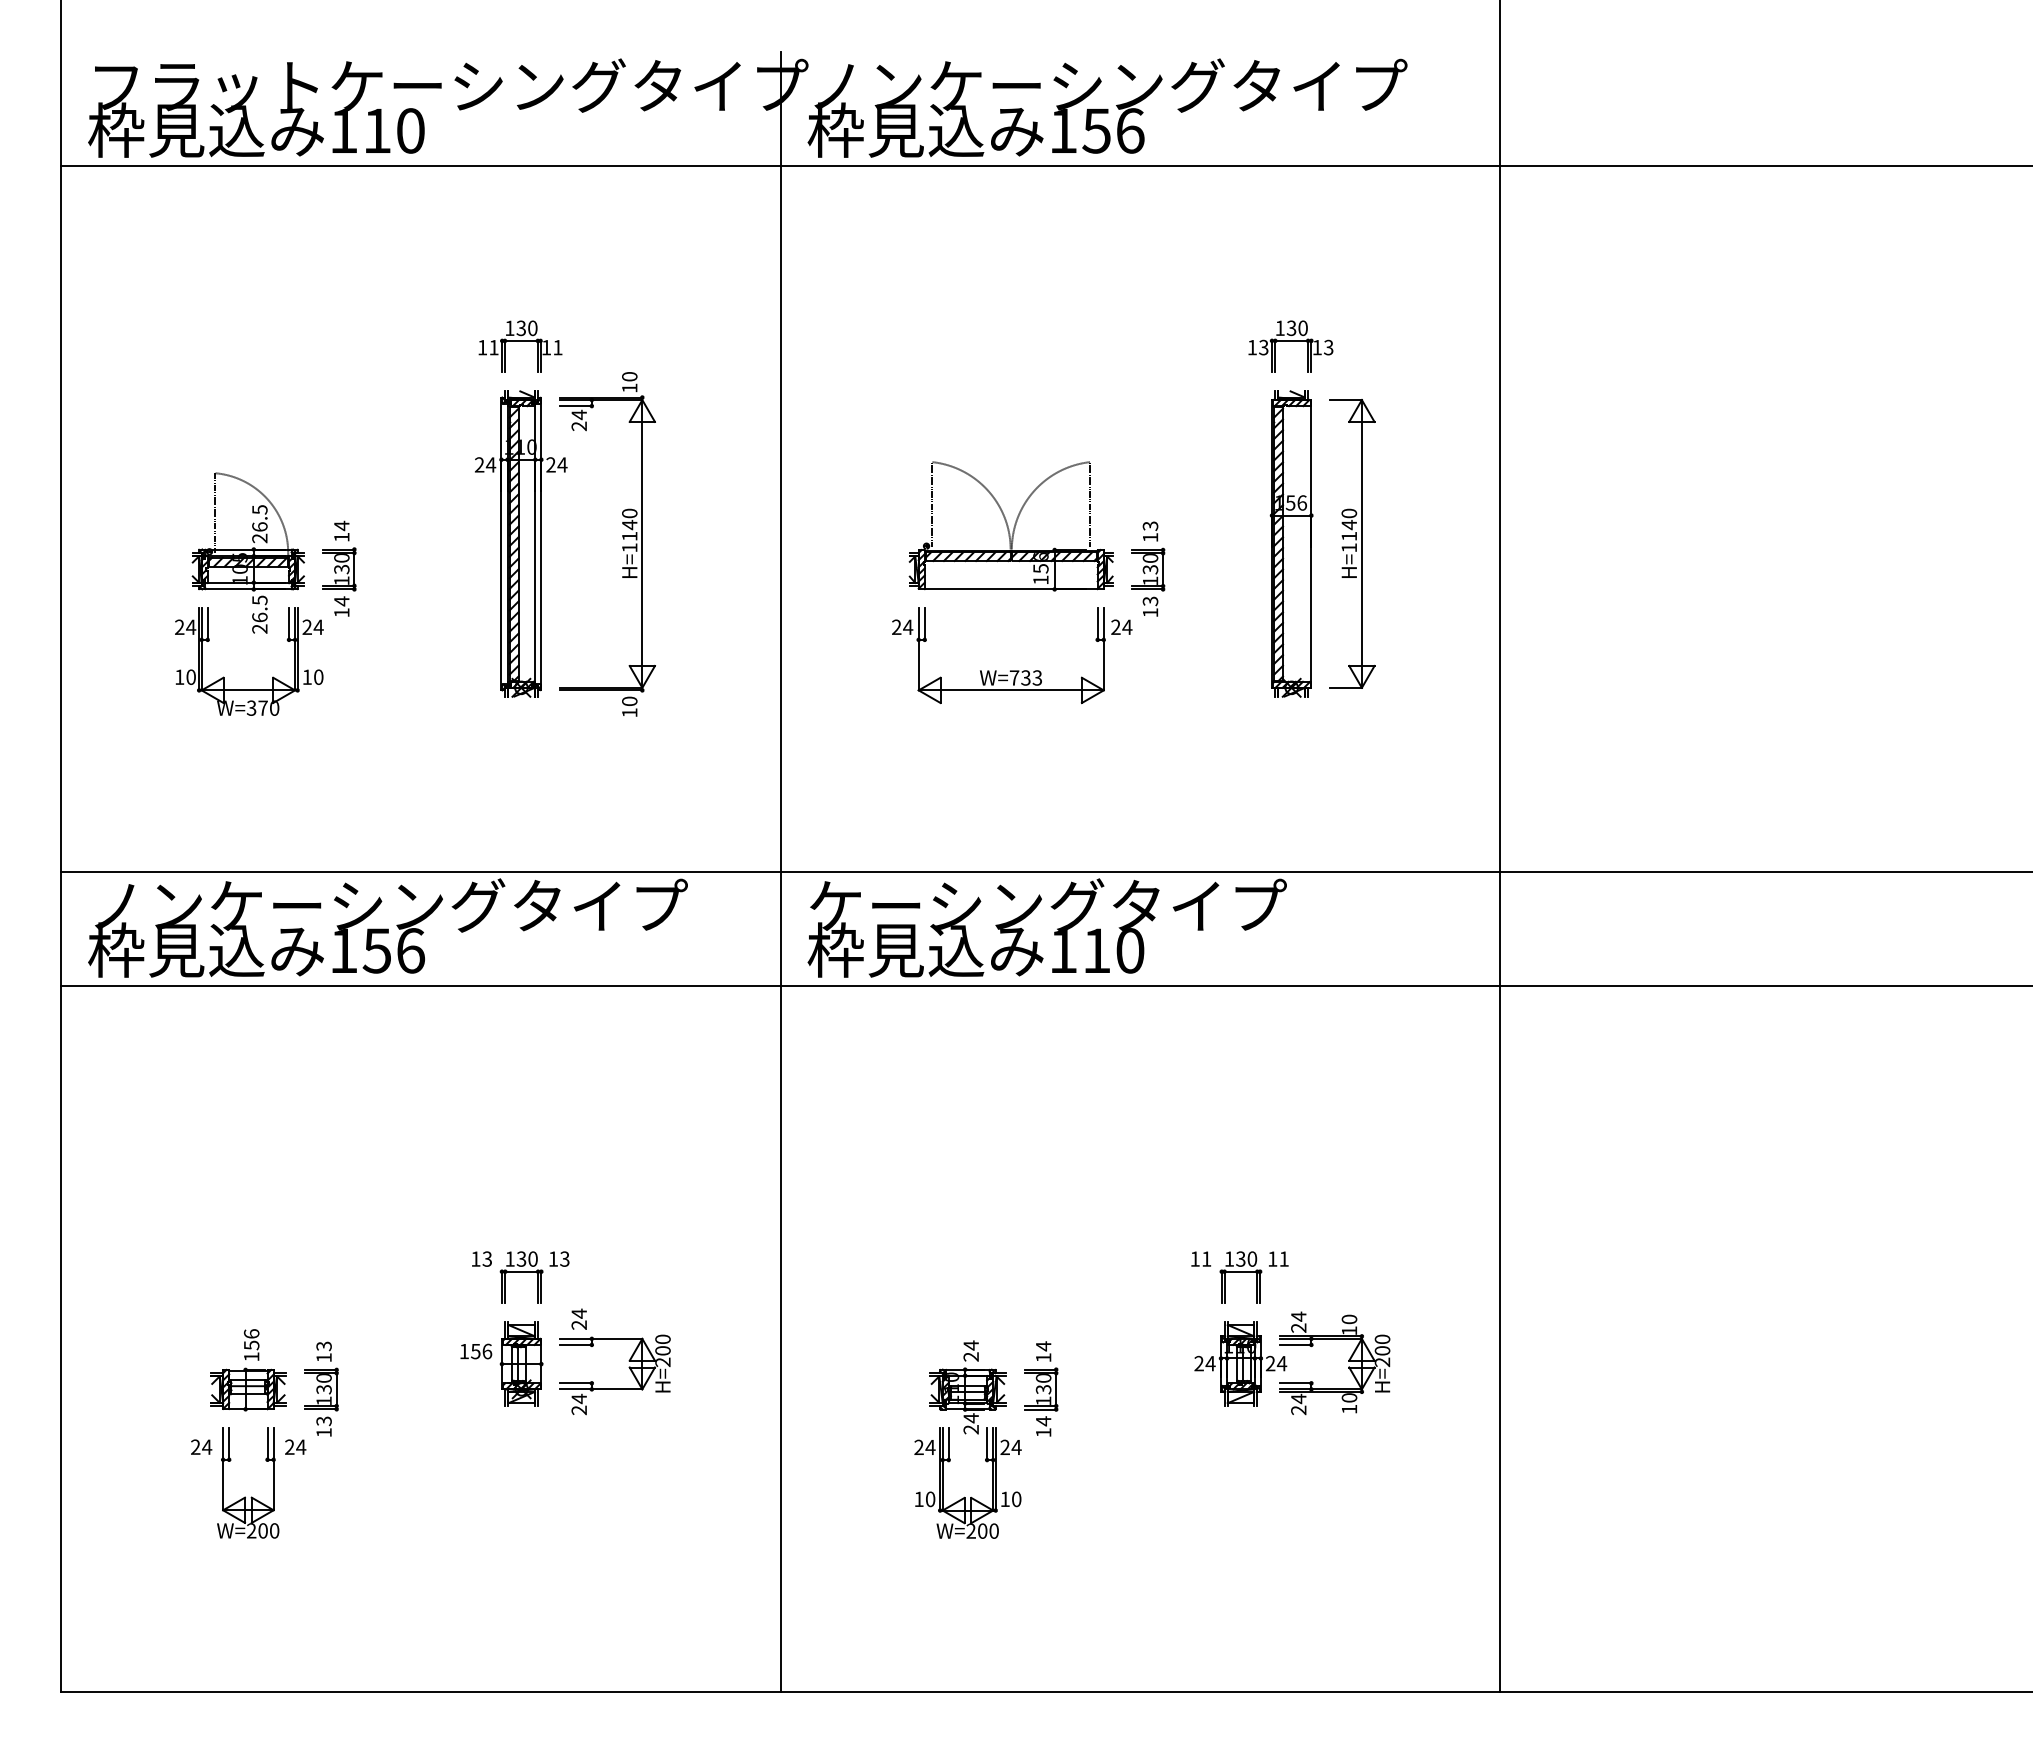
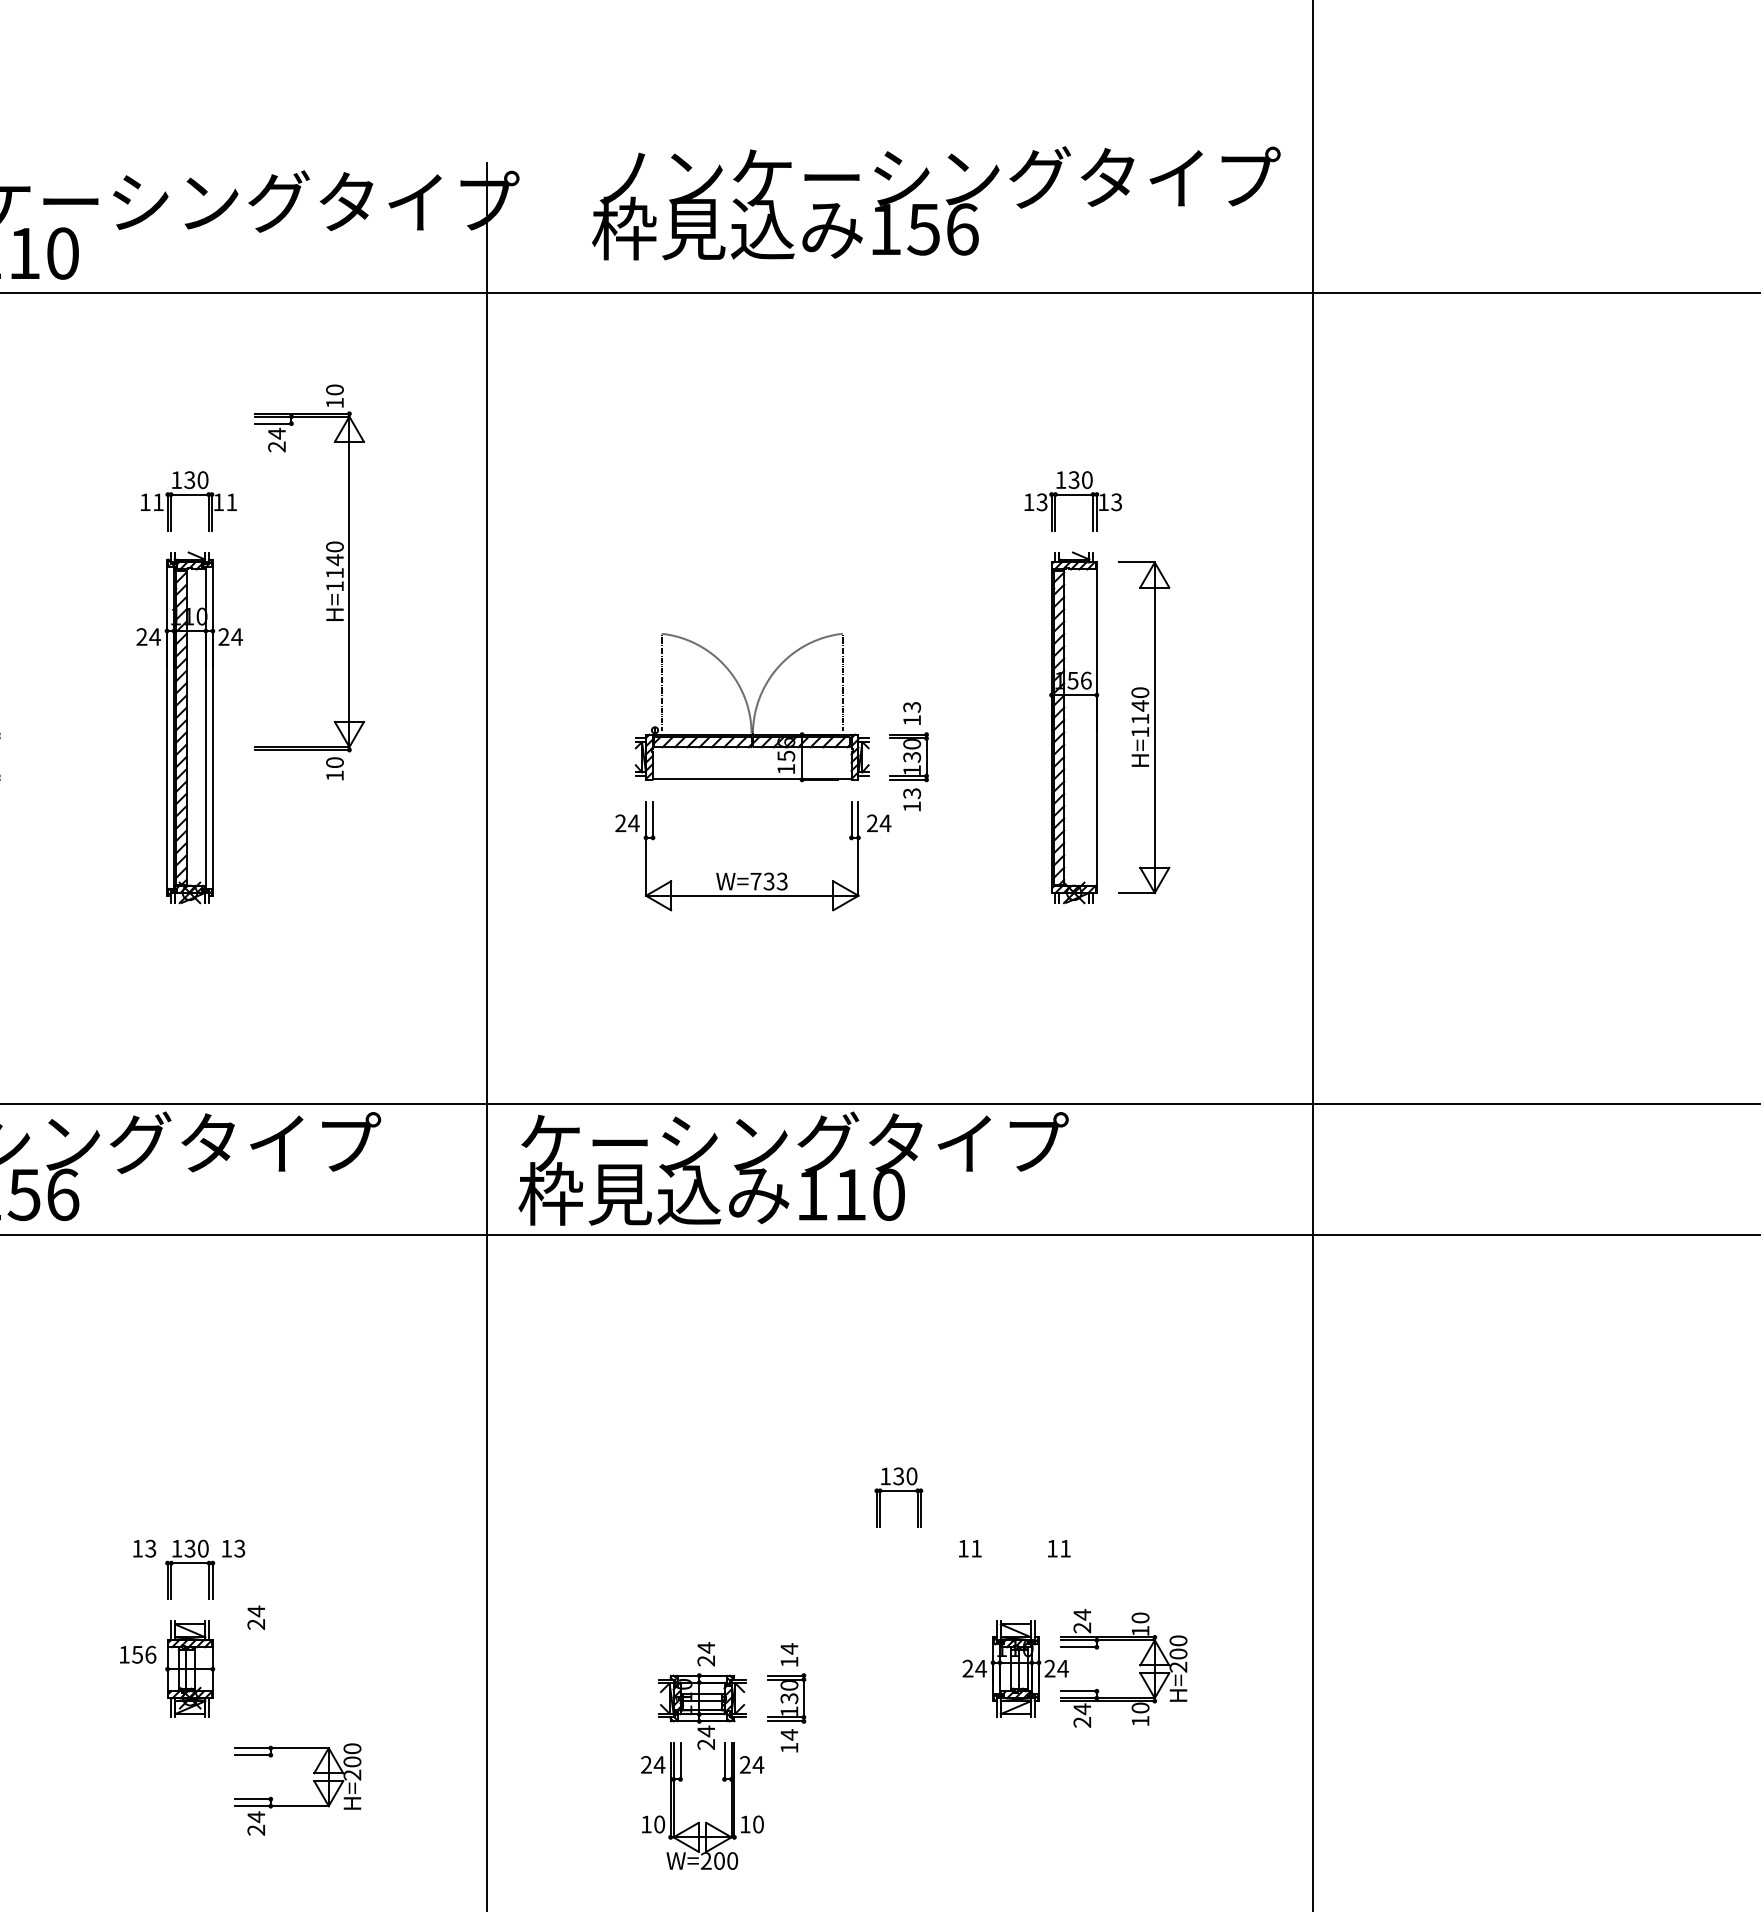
text: (1107, 107) -> (936, 202), moved
part: (622, 546) -> (326, 584), moved
part: (1240, 1277) -> (898, 1497), moved
part: (614, 1388) -> (296, 1805), moved

